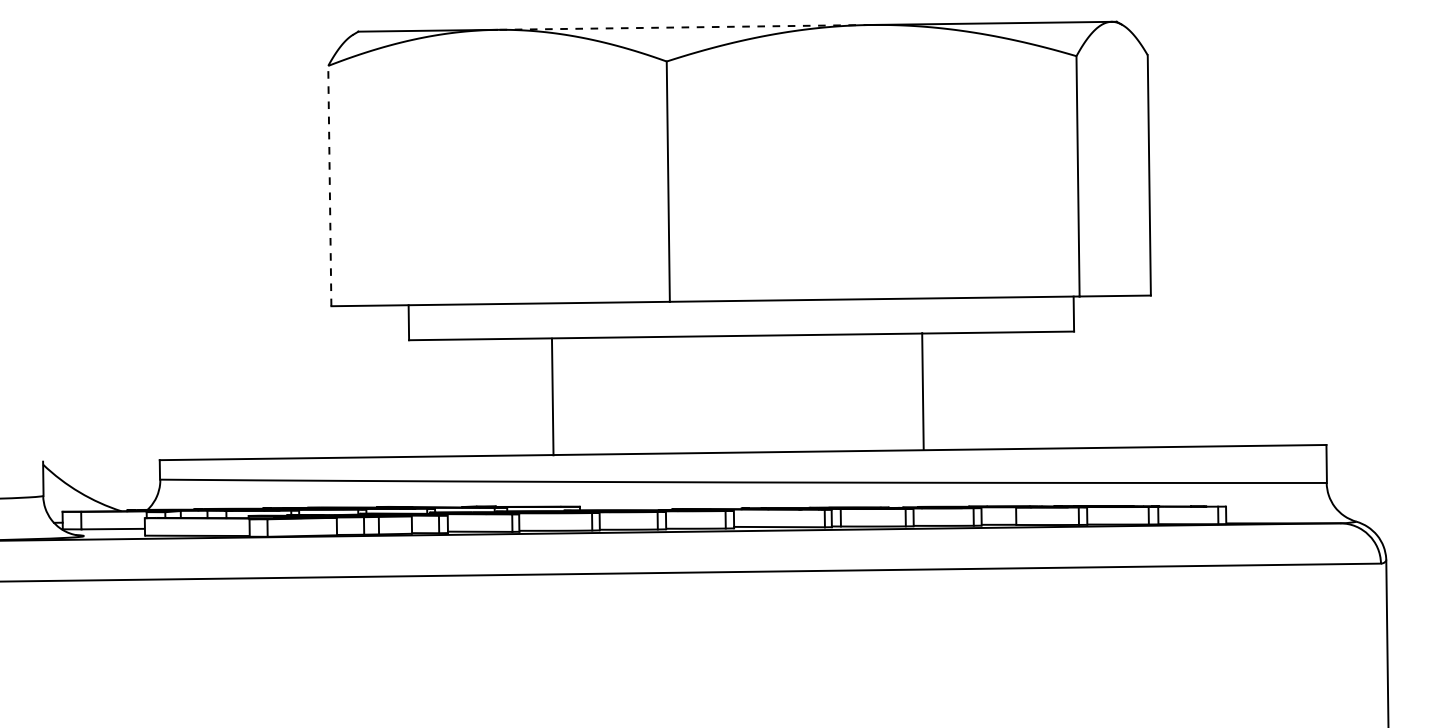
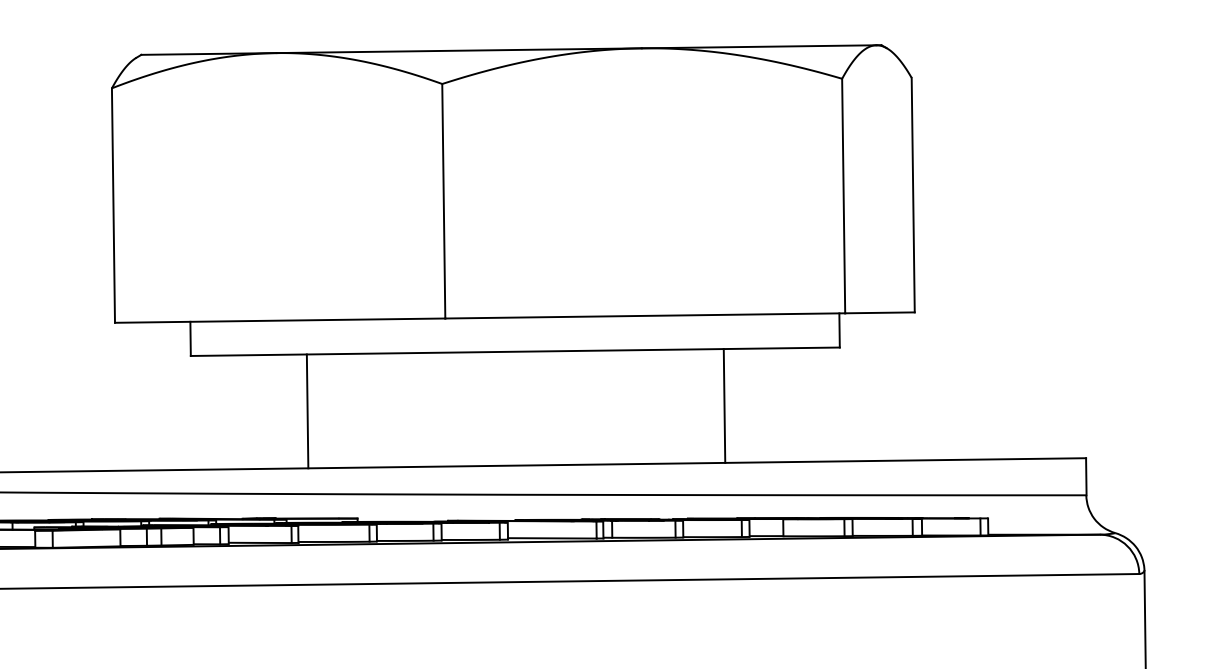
line: (683, 27) -> (458, 50), dashed -> solid
line: (329, 185) -> (113, 204), dashed -> solid
line: (922, 391) -> (724, 406), moved
line: (552, 396) -> (307, 410), moved

